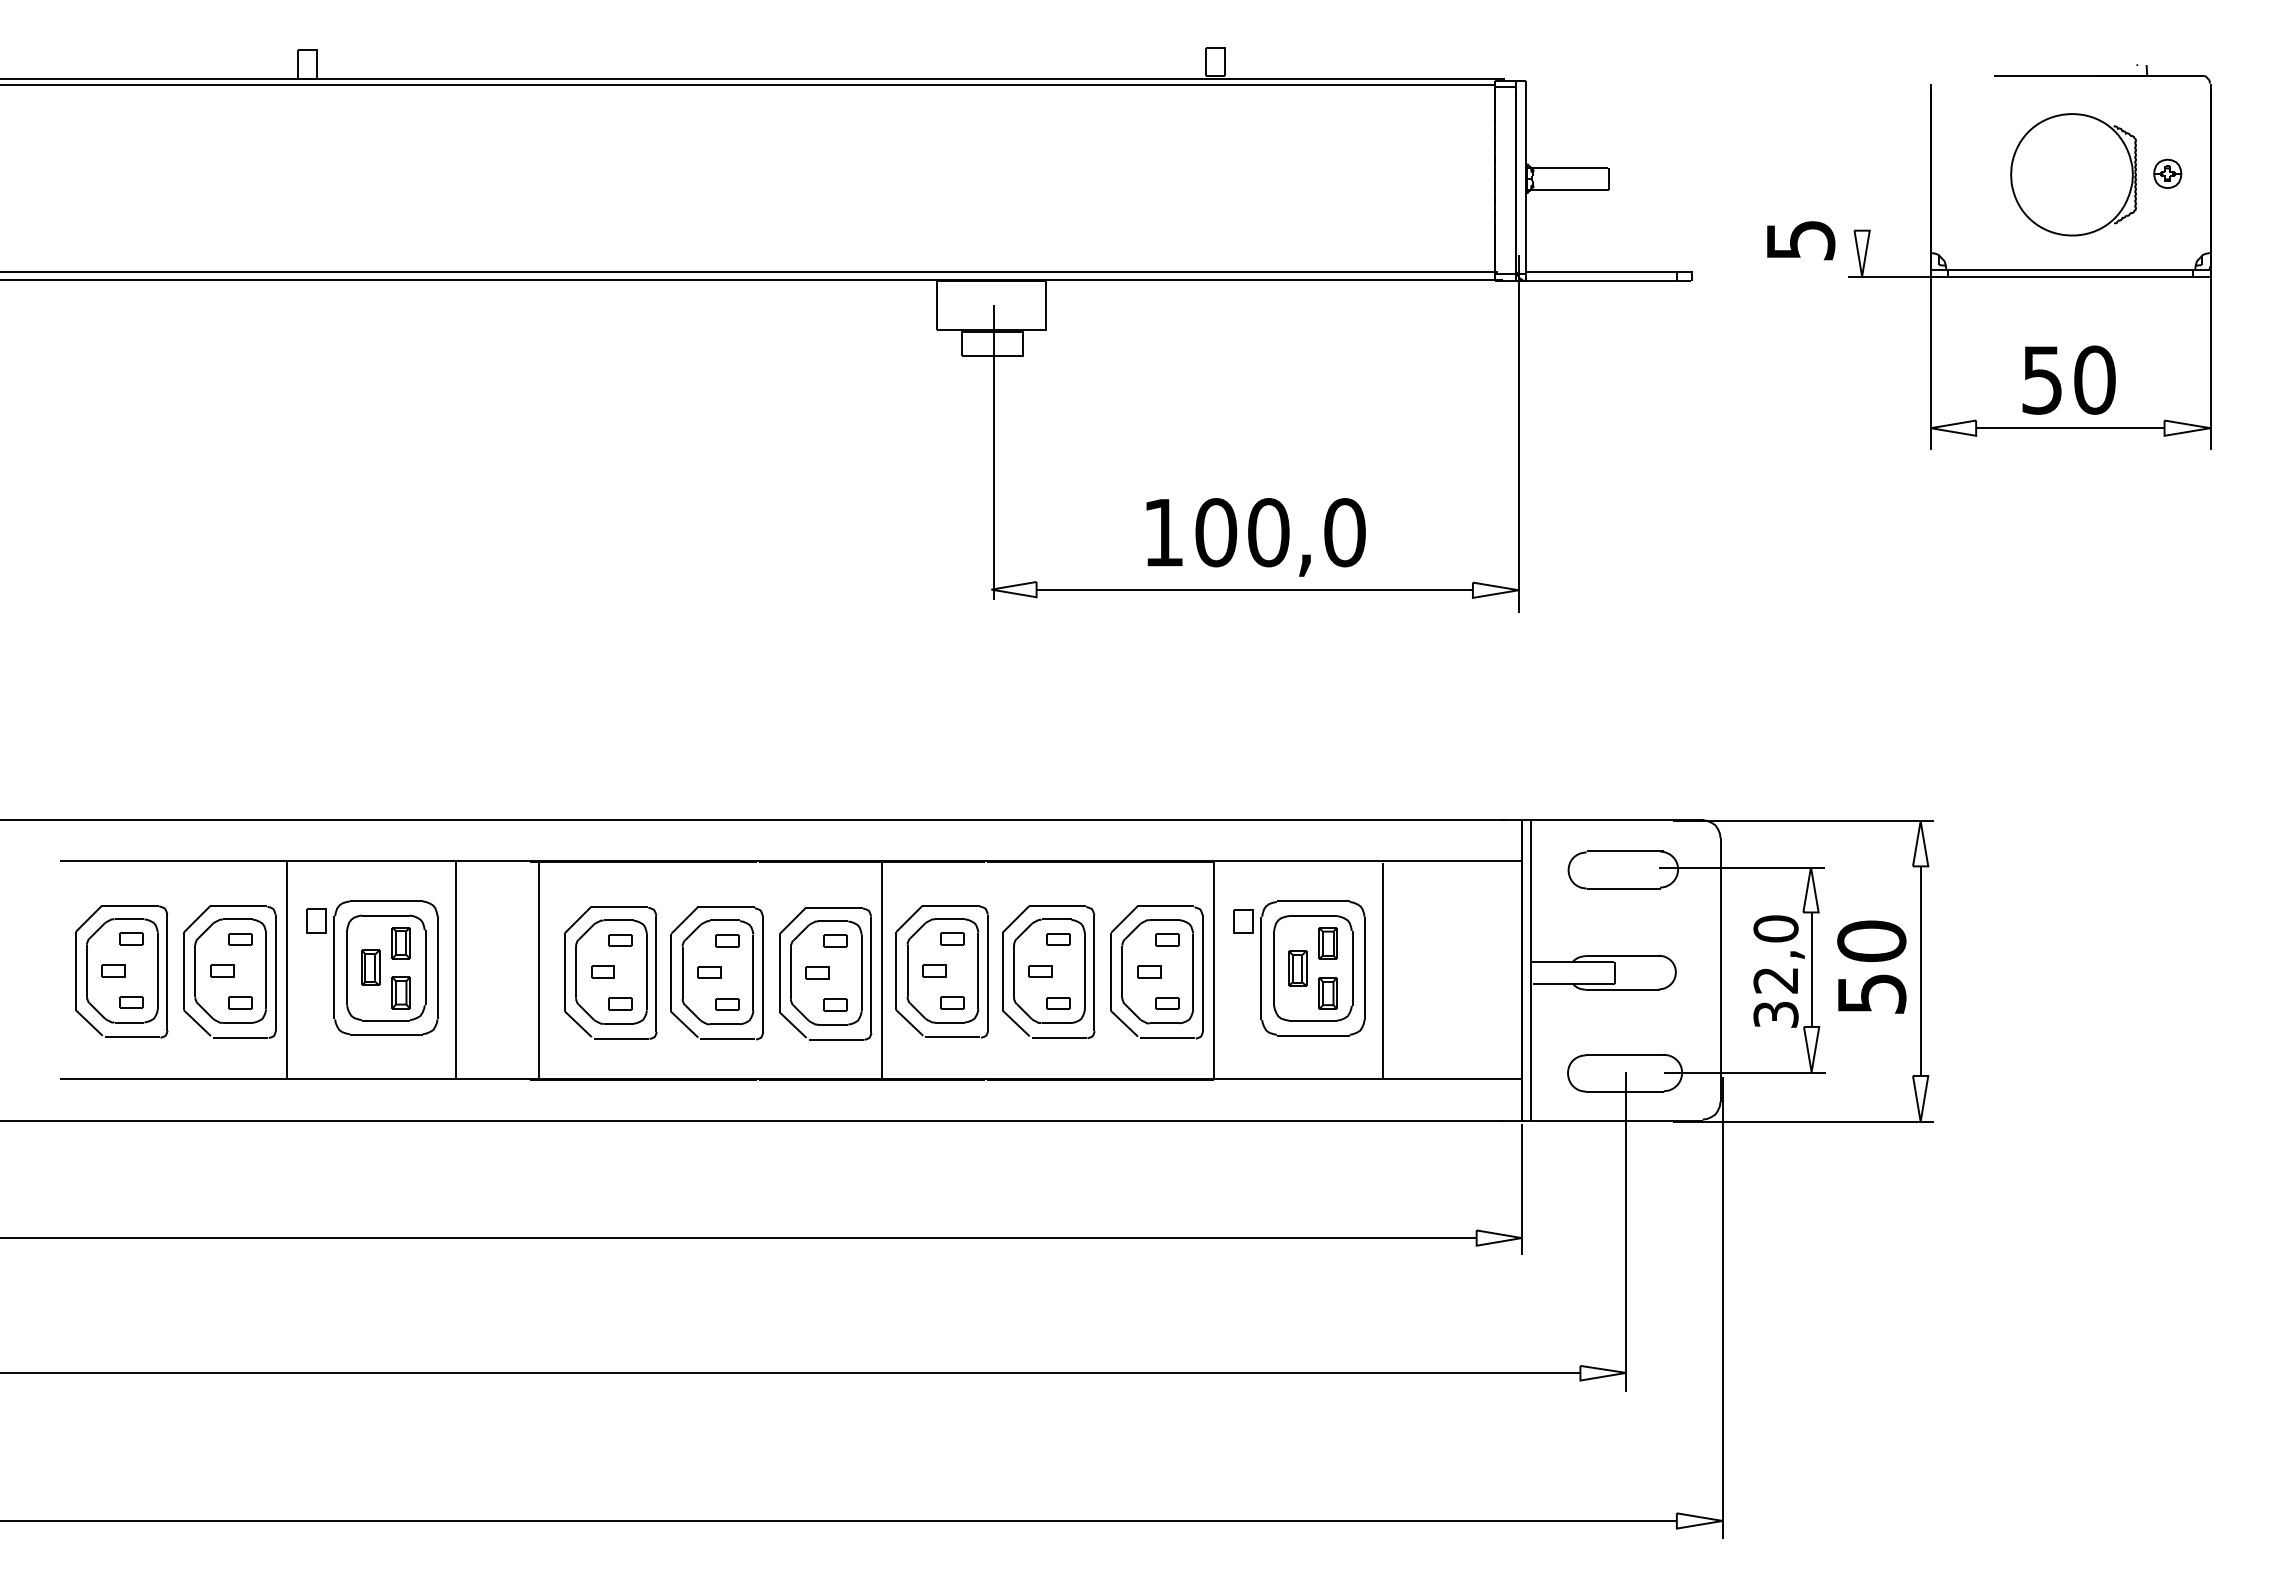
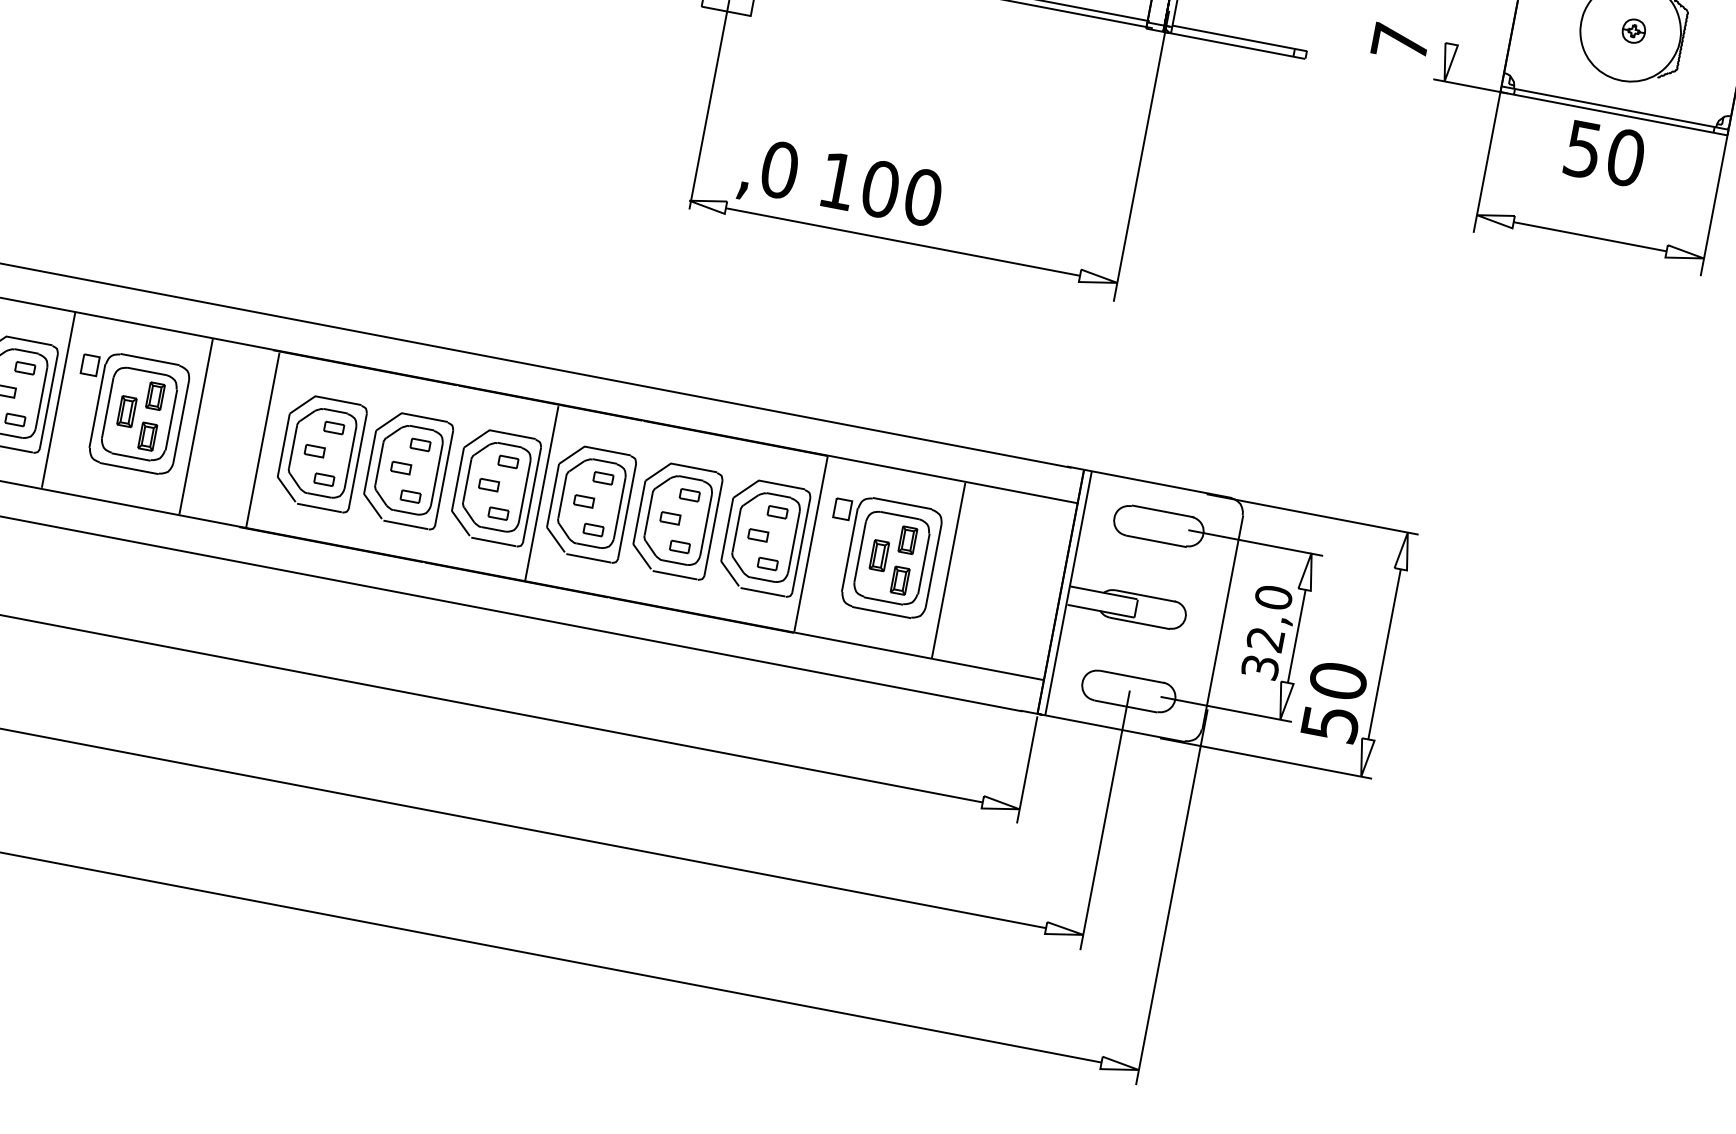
part: (2167, 173) -> (1633, 30), moved
text: (1801, 240) -> (1400, 42), 5 -> 7
text: (2068, 379) -> (1604, 153), moved
text: (1332, 537) -> (768, 172), moved
text: (1871, 966) -> (1334, 701), moved

